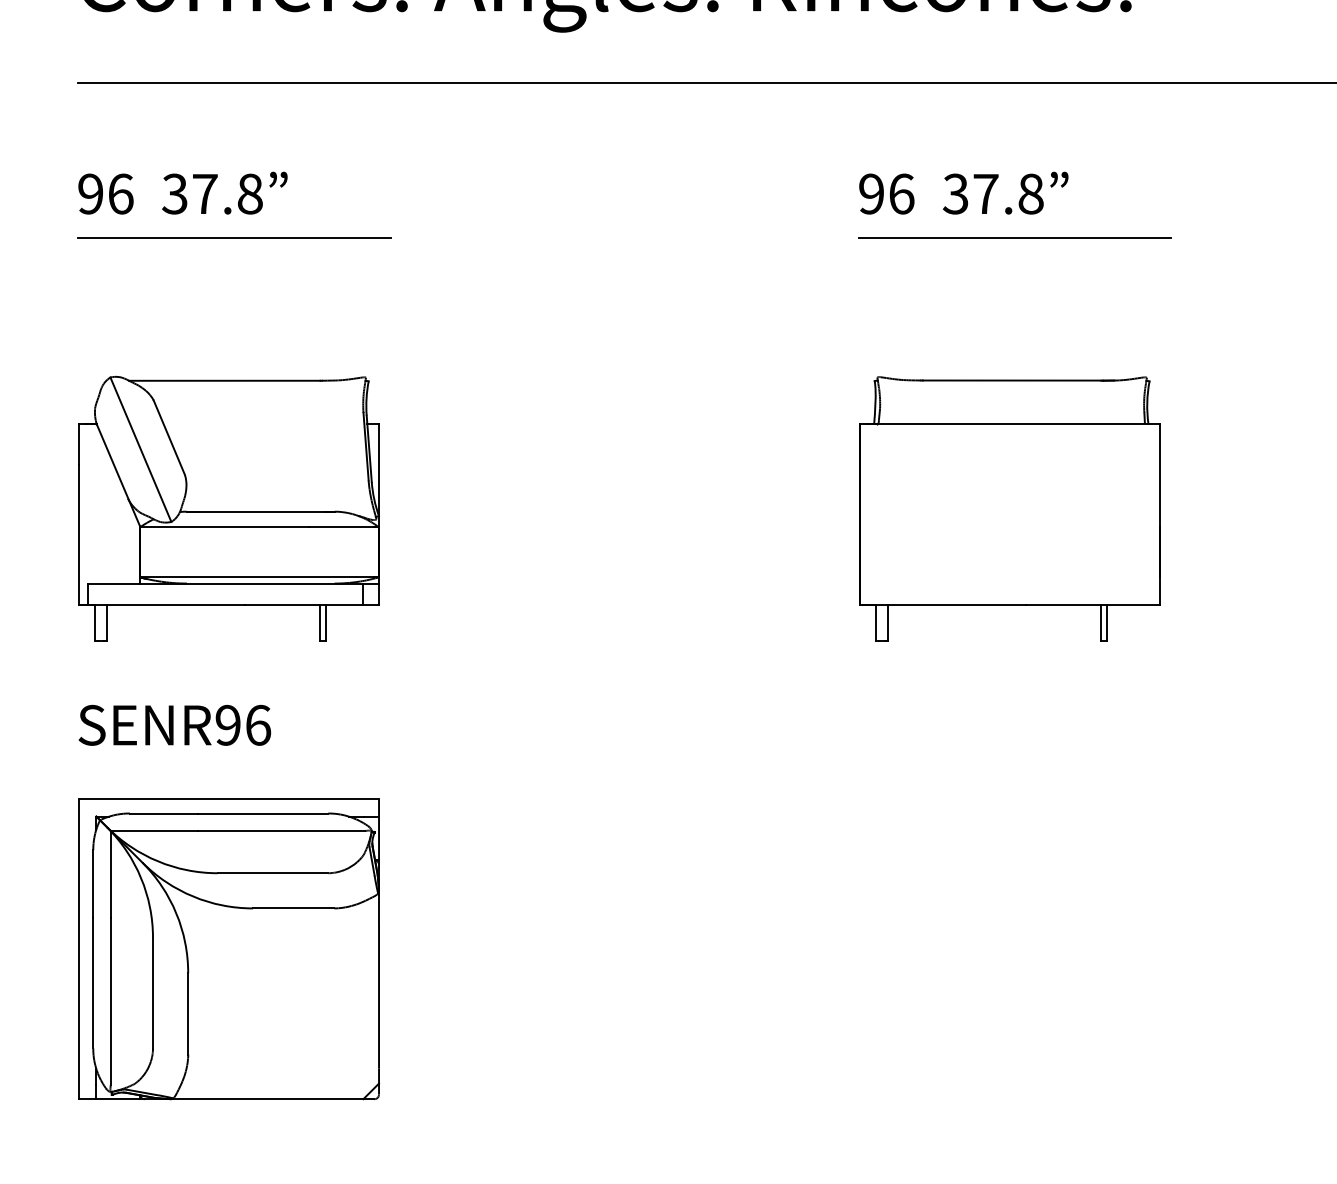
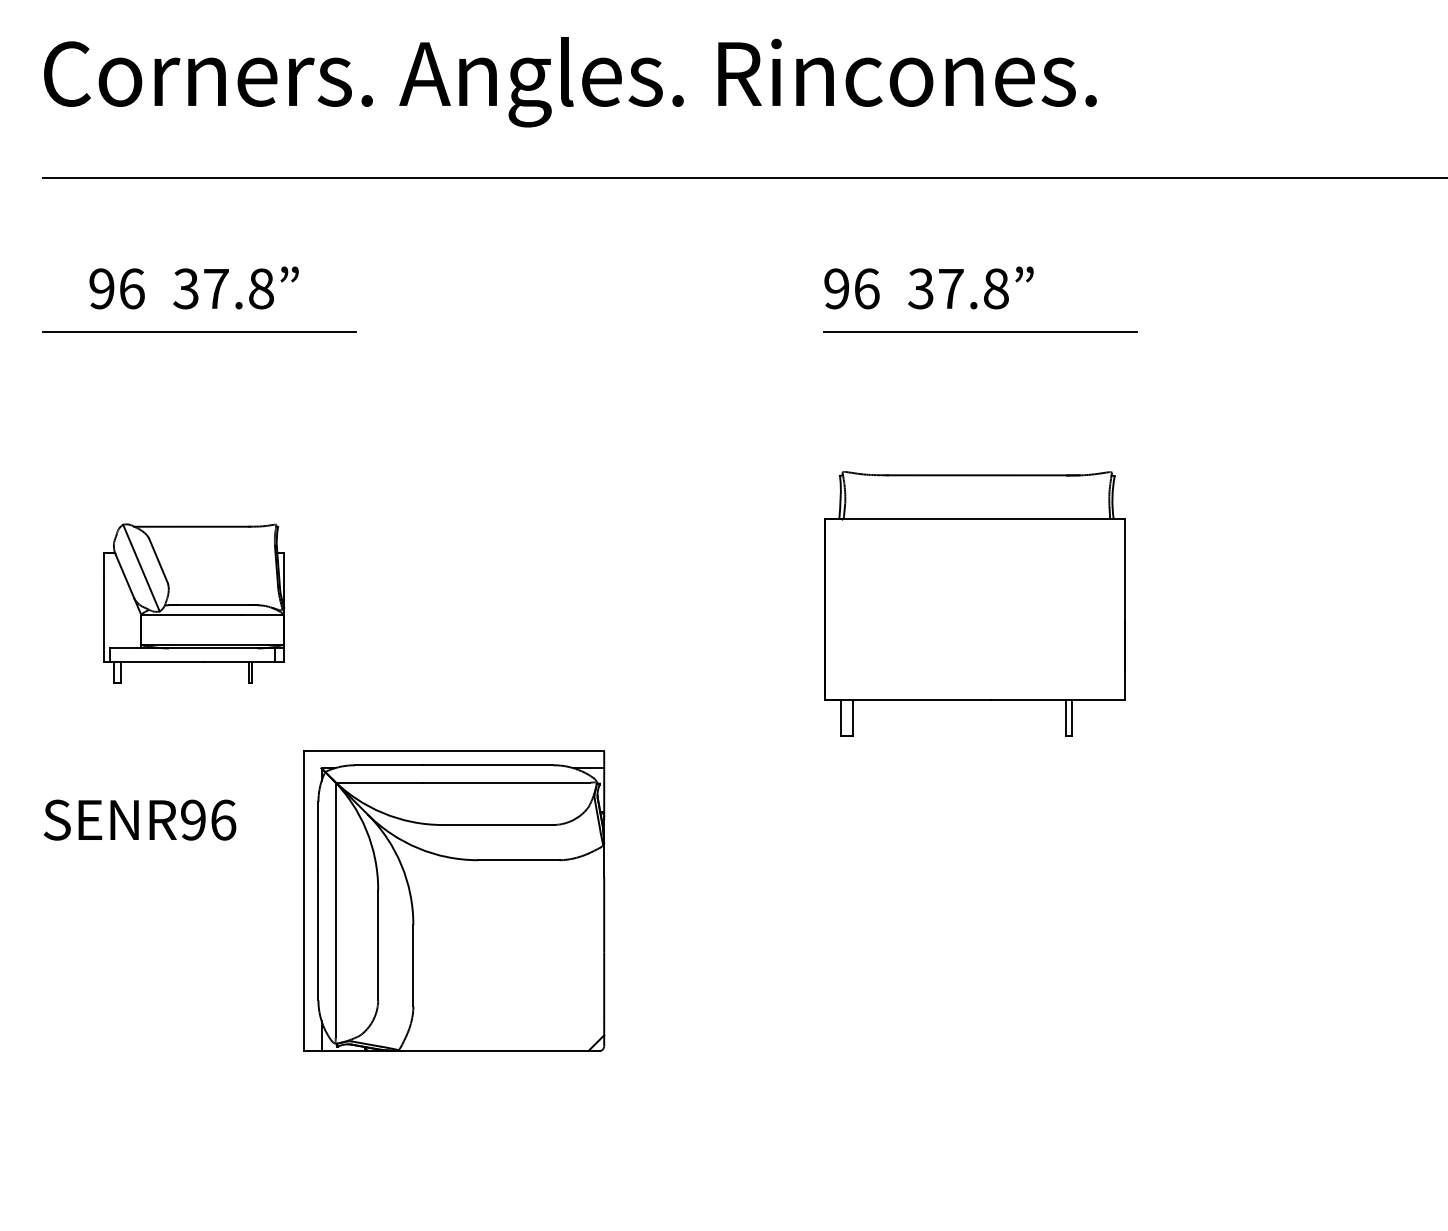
text: (182, 192) -> (193, 287), moved
part: (229, 508) -> (194, 603), size x0.6
part: (229, 949) -> (454, 901), moved

